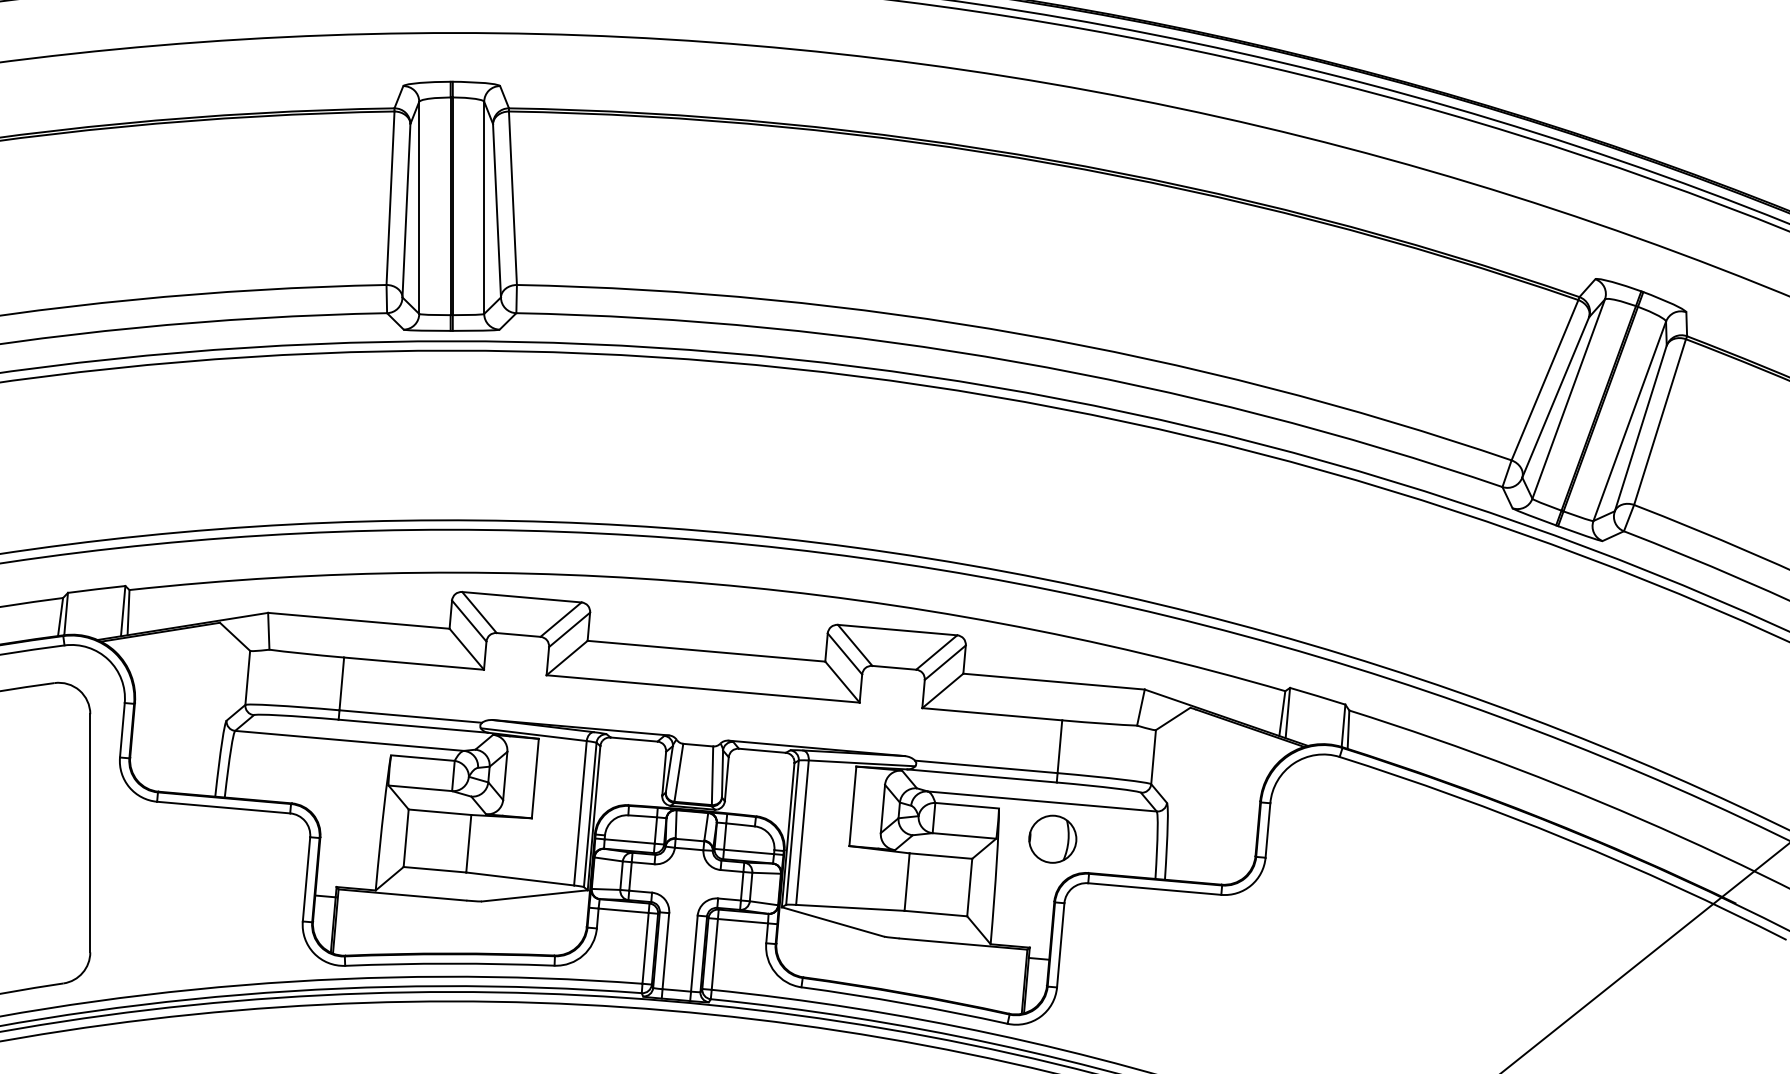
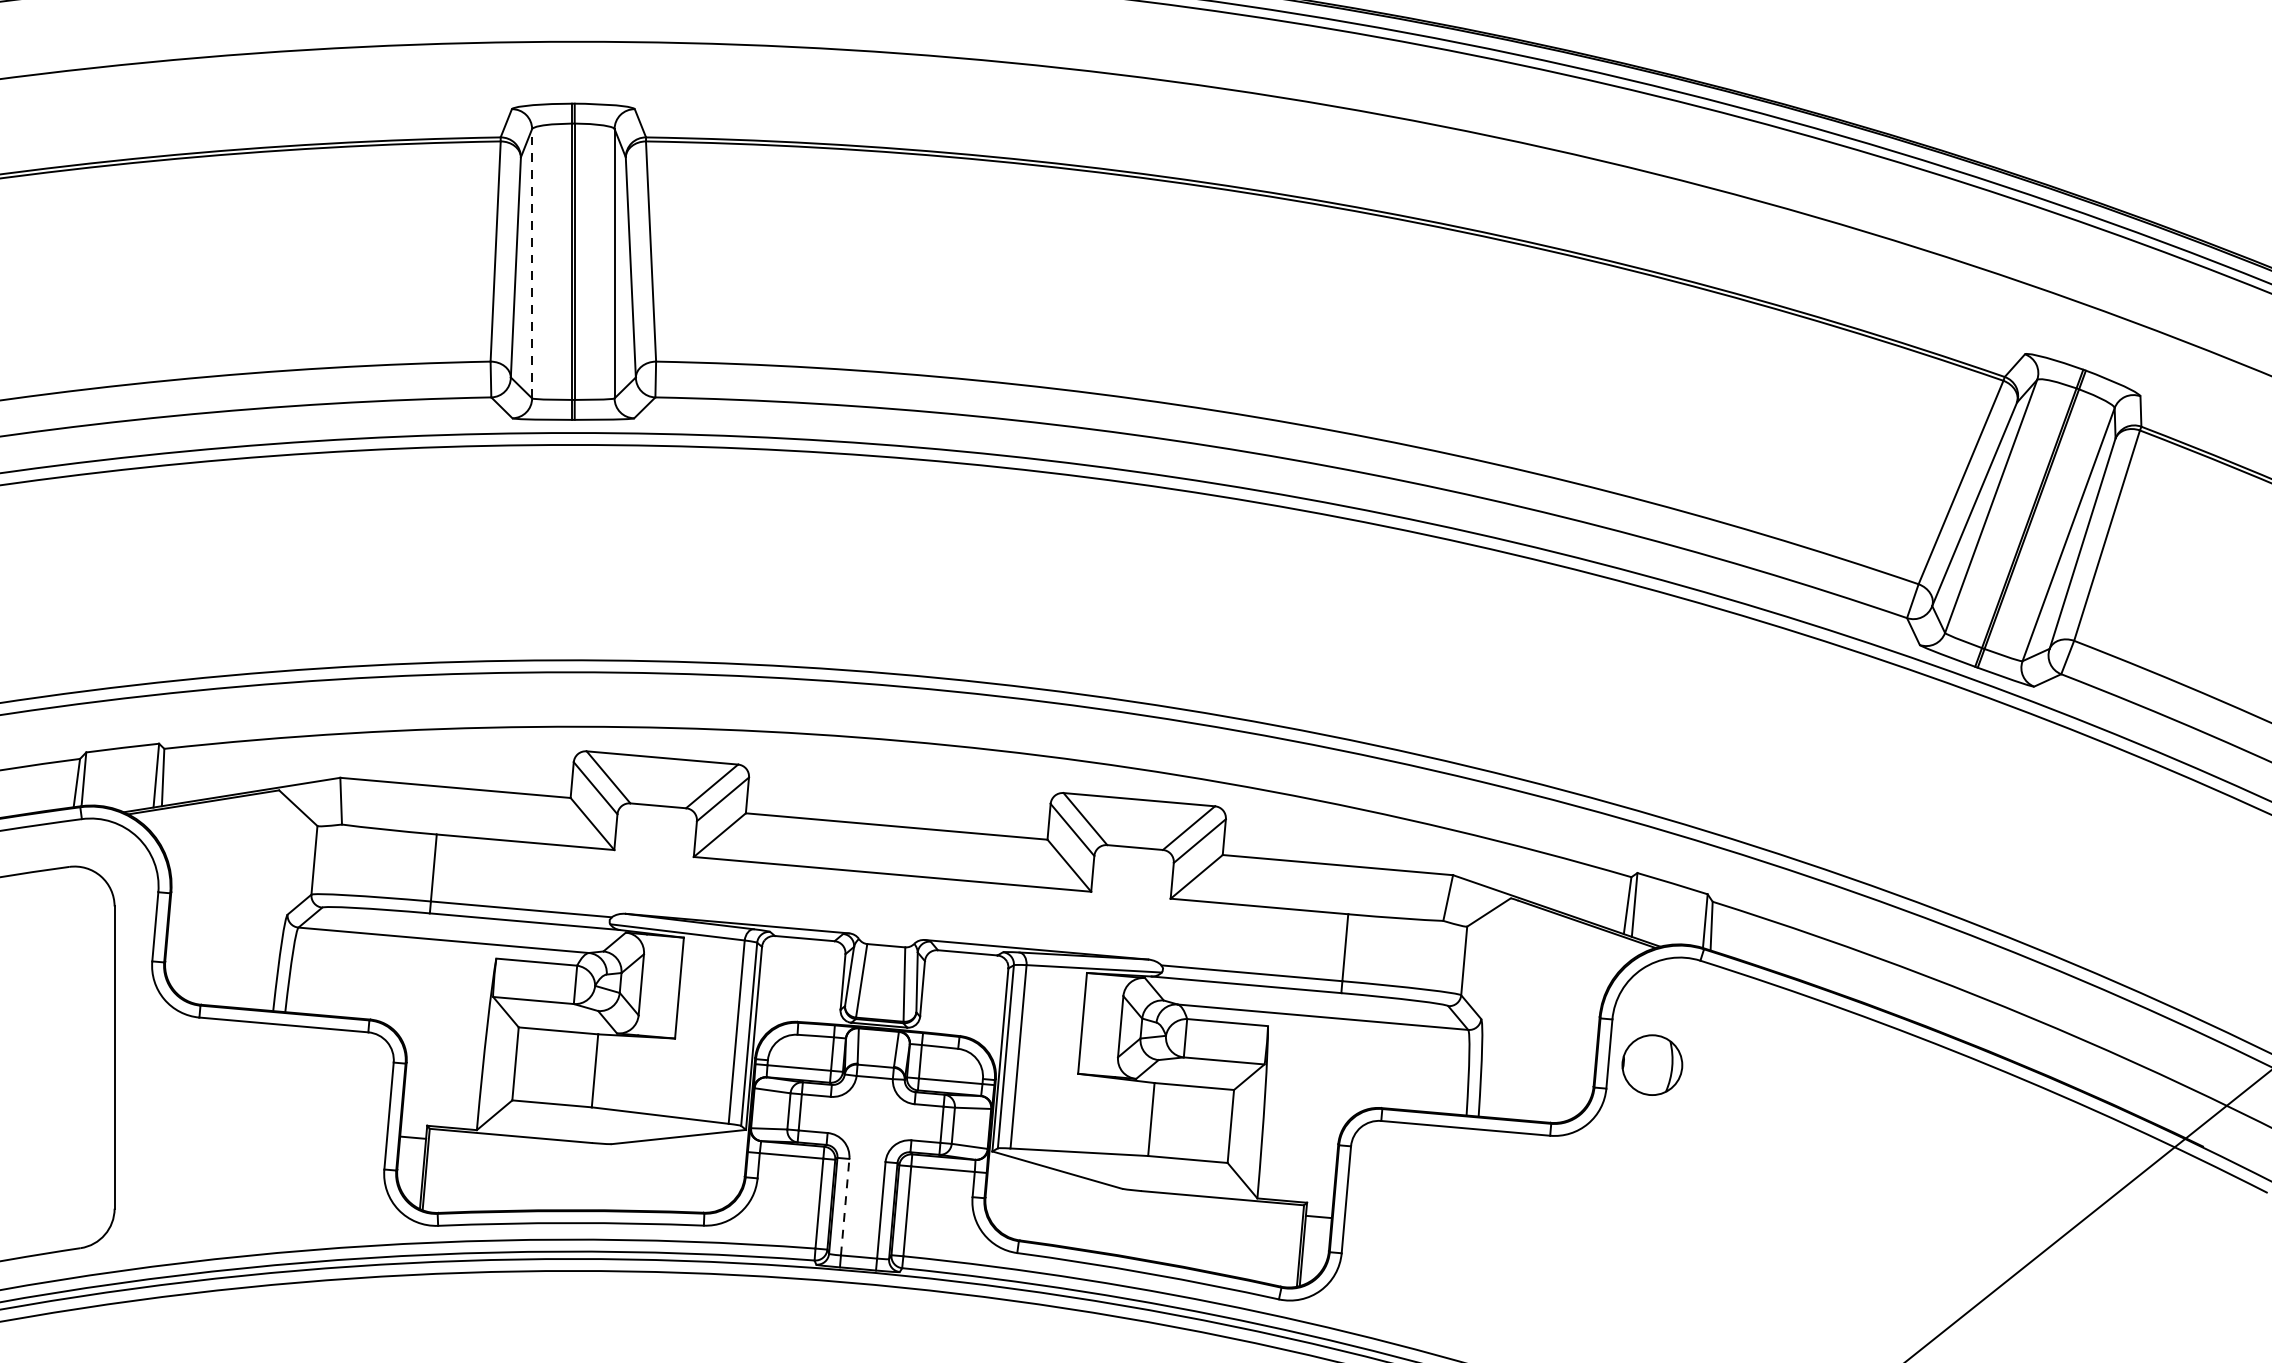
line: (419, 207) -> (532, 263), solid -> dashed
part: (1052, 838) -> (1651, 1064), moved
line: (665, 950) -> (844, 1206), solid -> dashed

